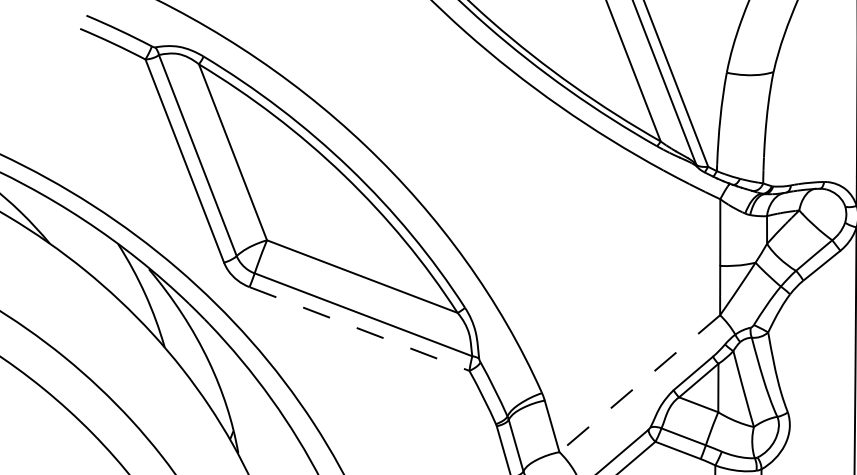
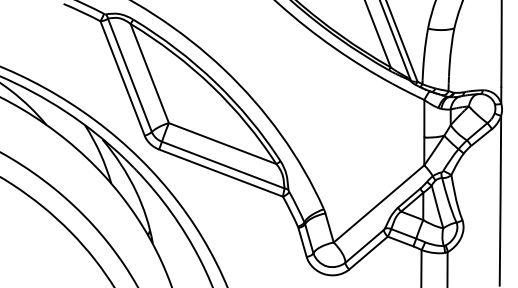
line: (360, 329) -> (221, 173), dashed -> solid
line: (638, 384) -> (378, 204), dashed -> solid

